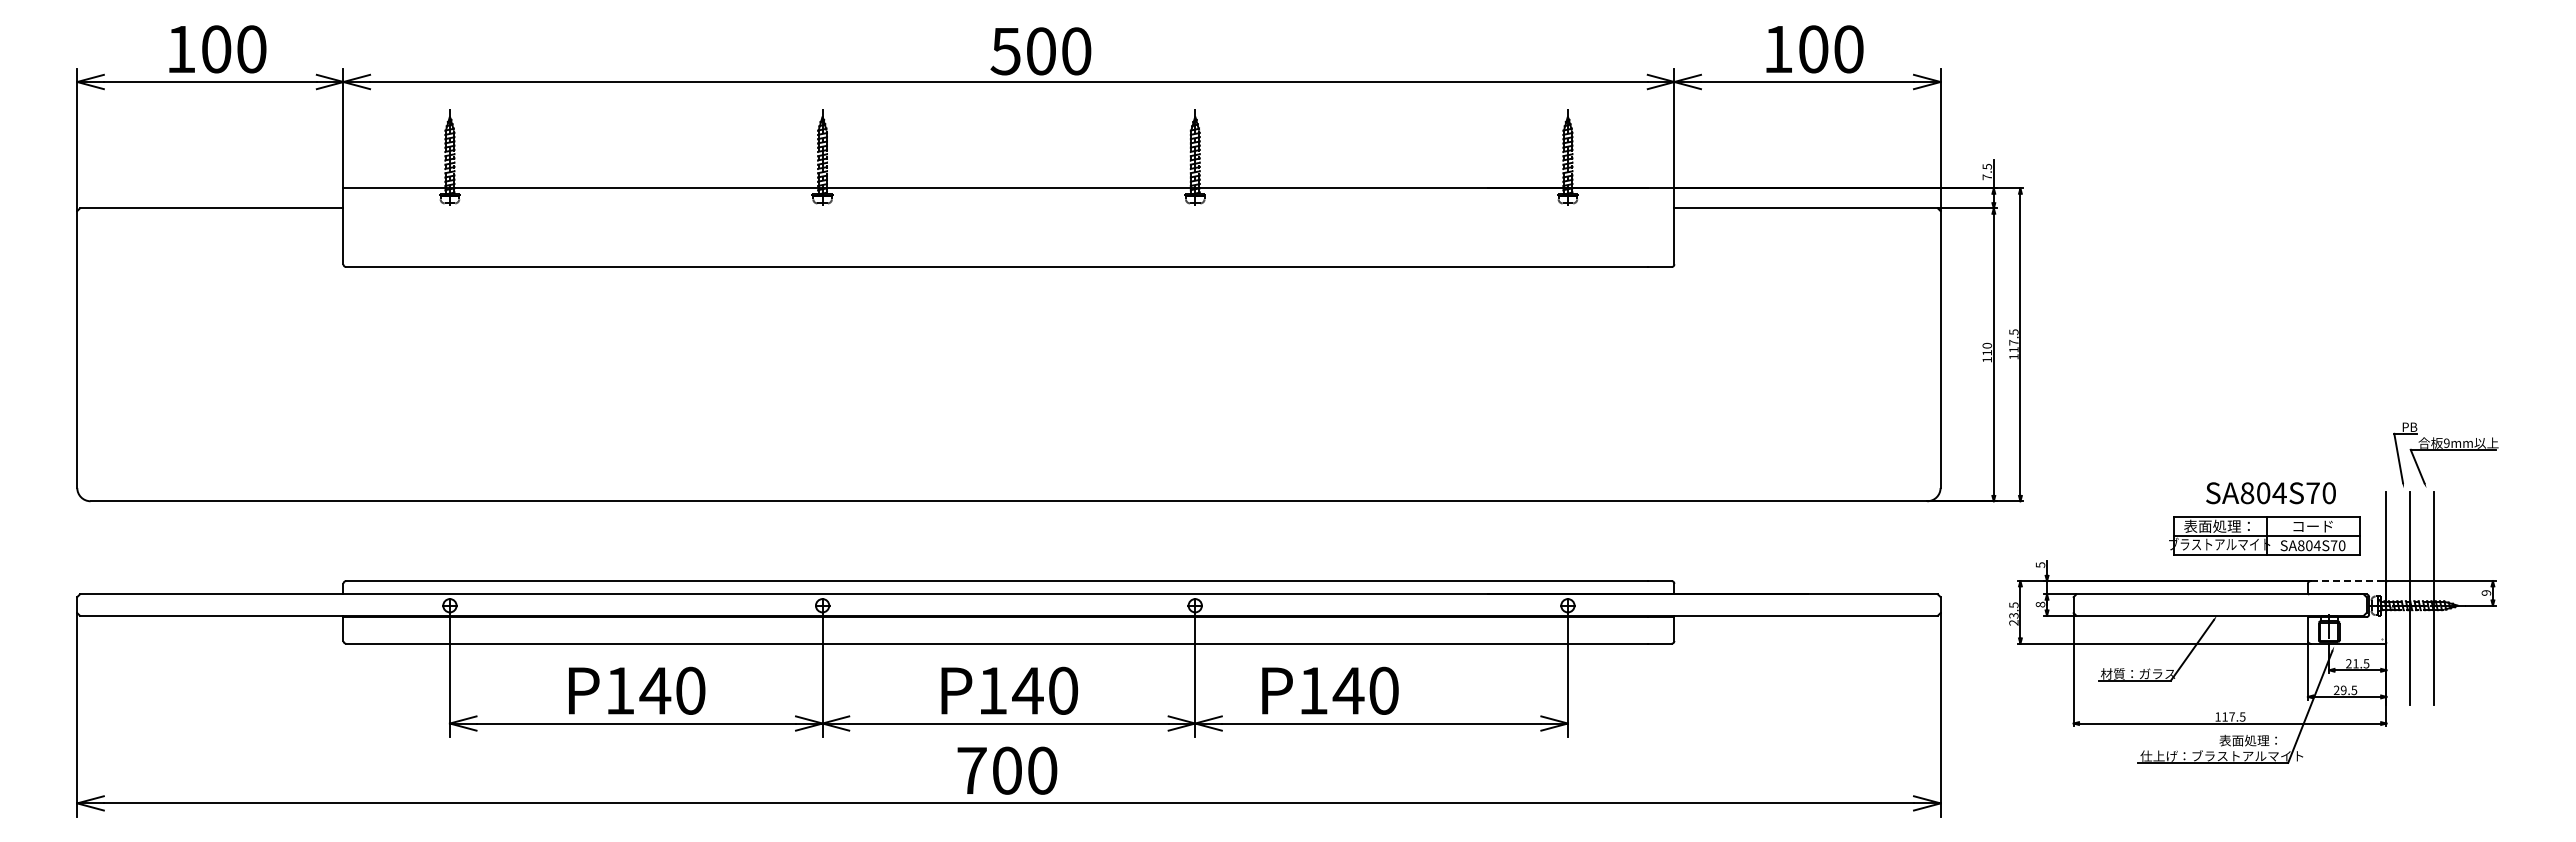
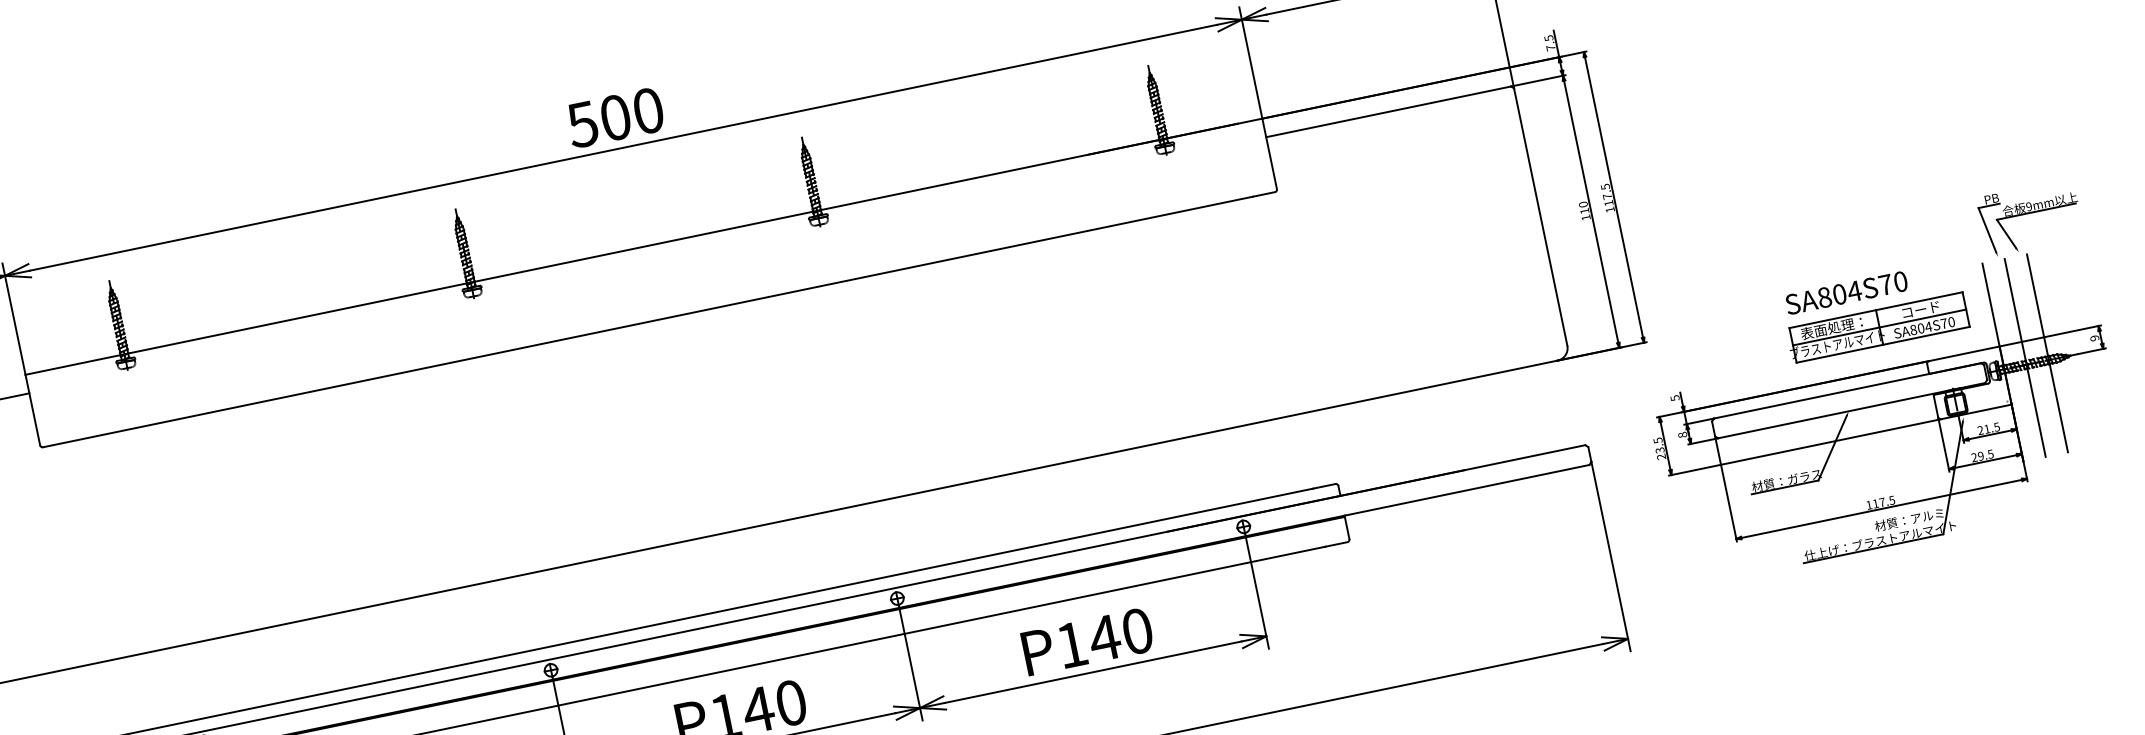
text: (1040, 51) -> (614, 118), moved
text: (2270, 493) -> (1846, 293), moved
line: (2348, 581) -> (1964, 354), dashed -> solid
text: (1330, 690) -> (1087, 641), moved
text: (2255, 740) -> (1908, 519), 表面処理： -> 材質：アルミ

